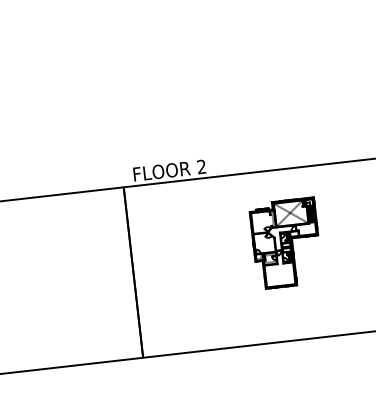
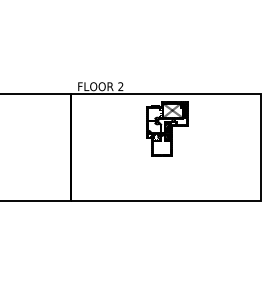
part: (285, 242) -> (167, 128), moved

